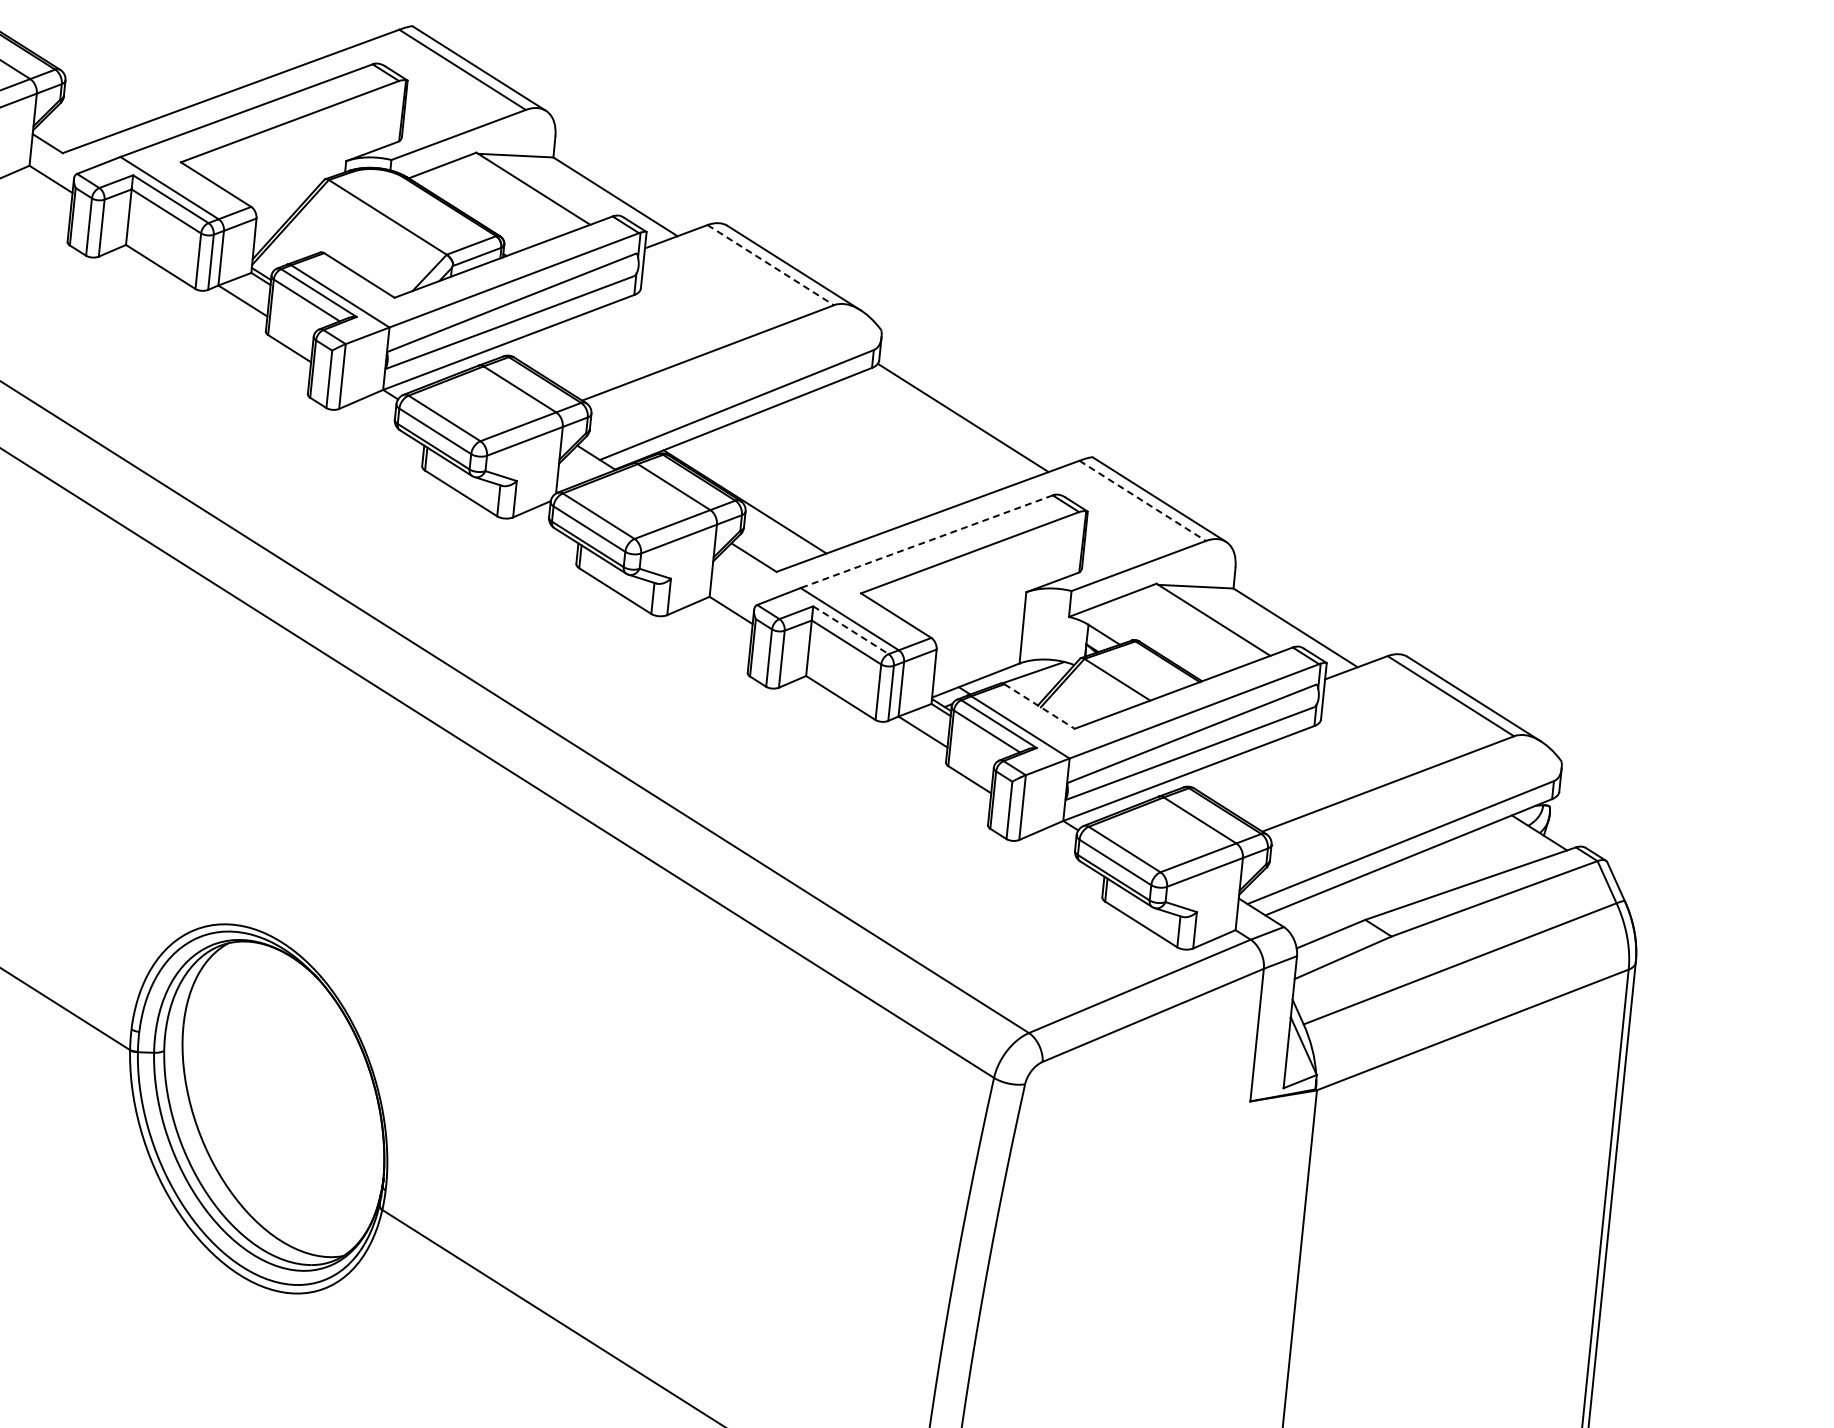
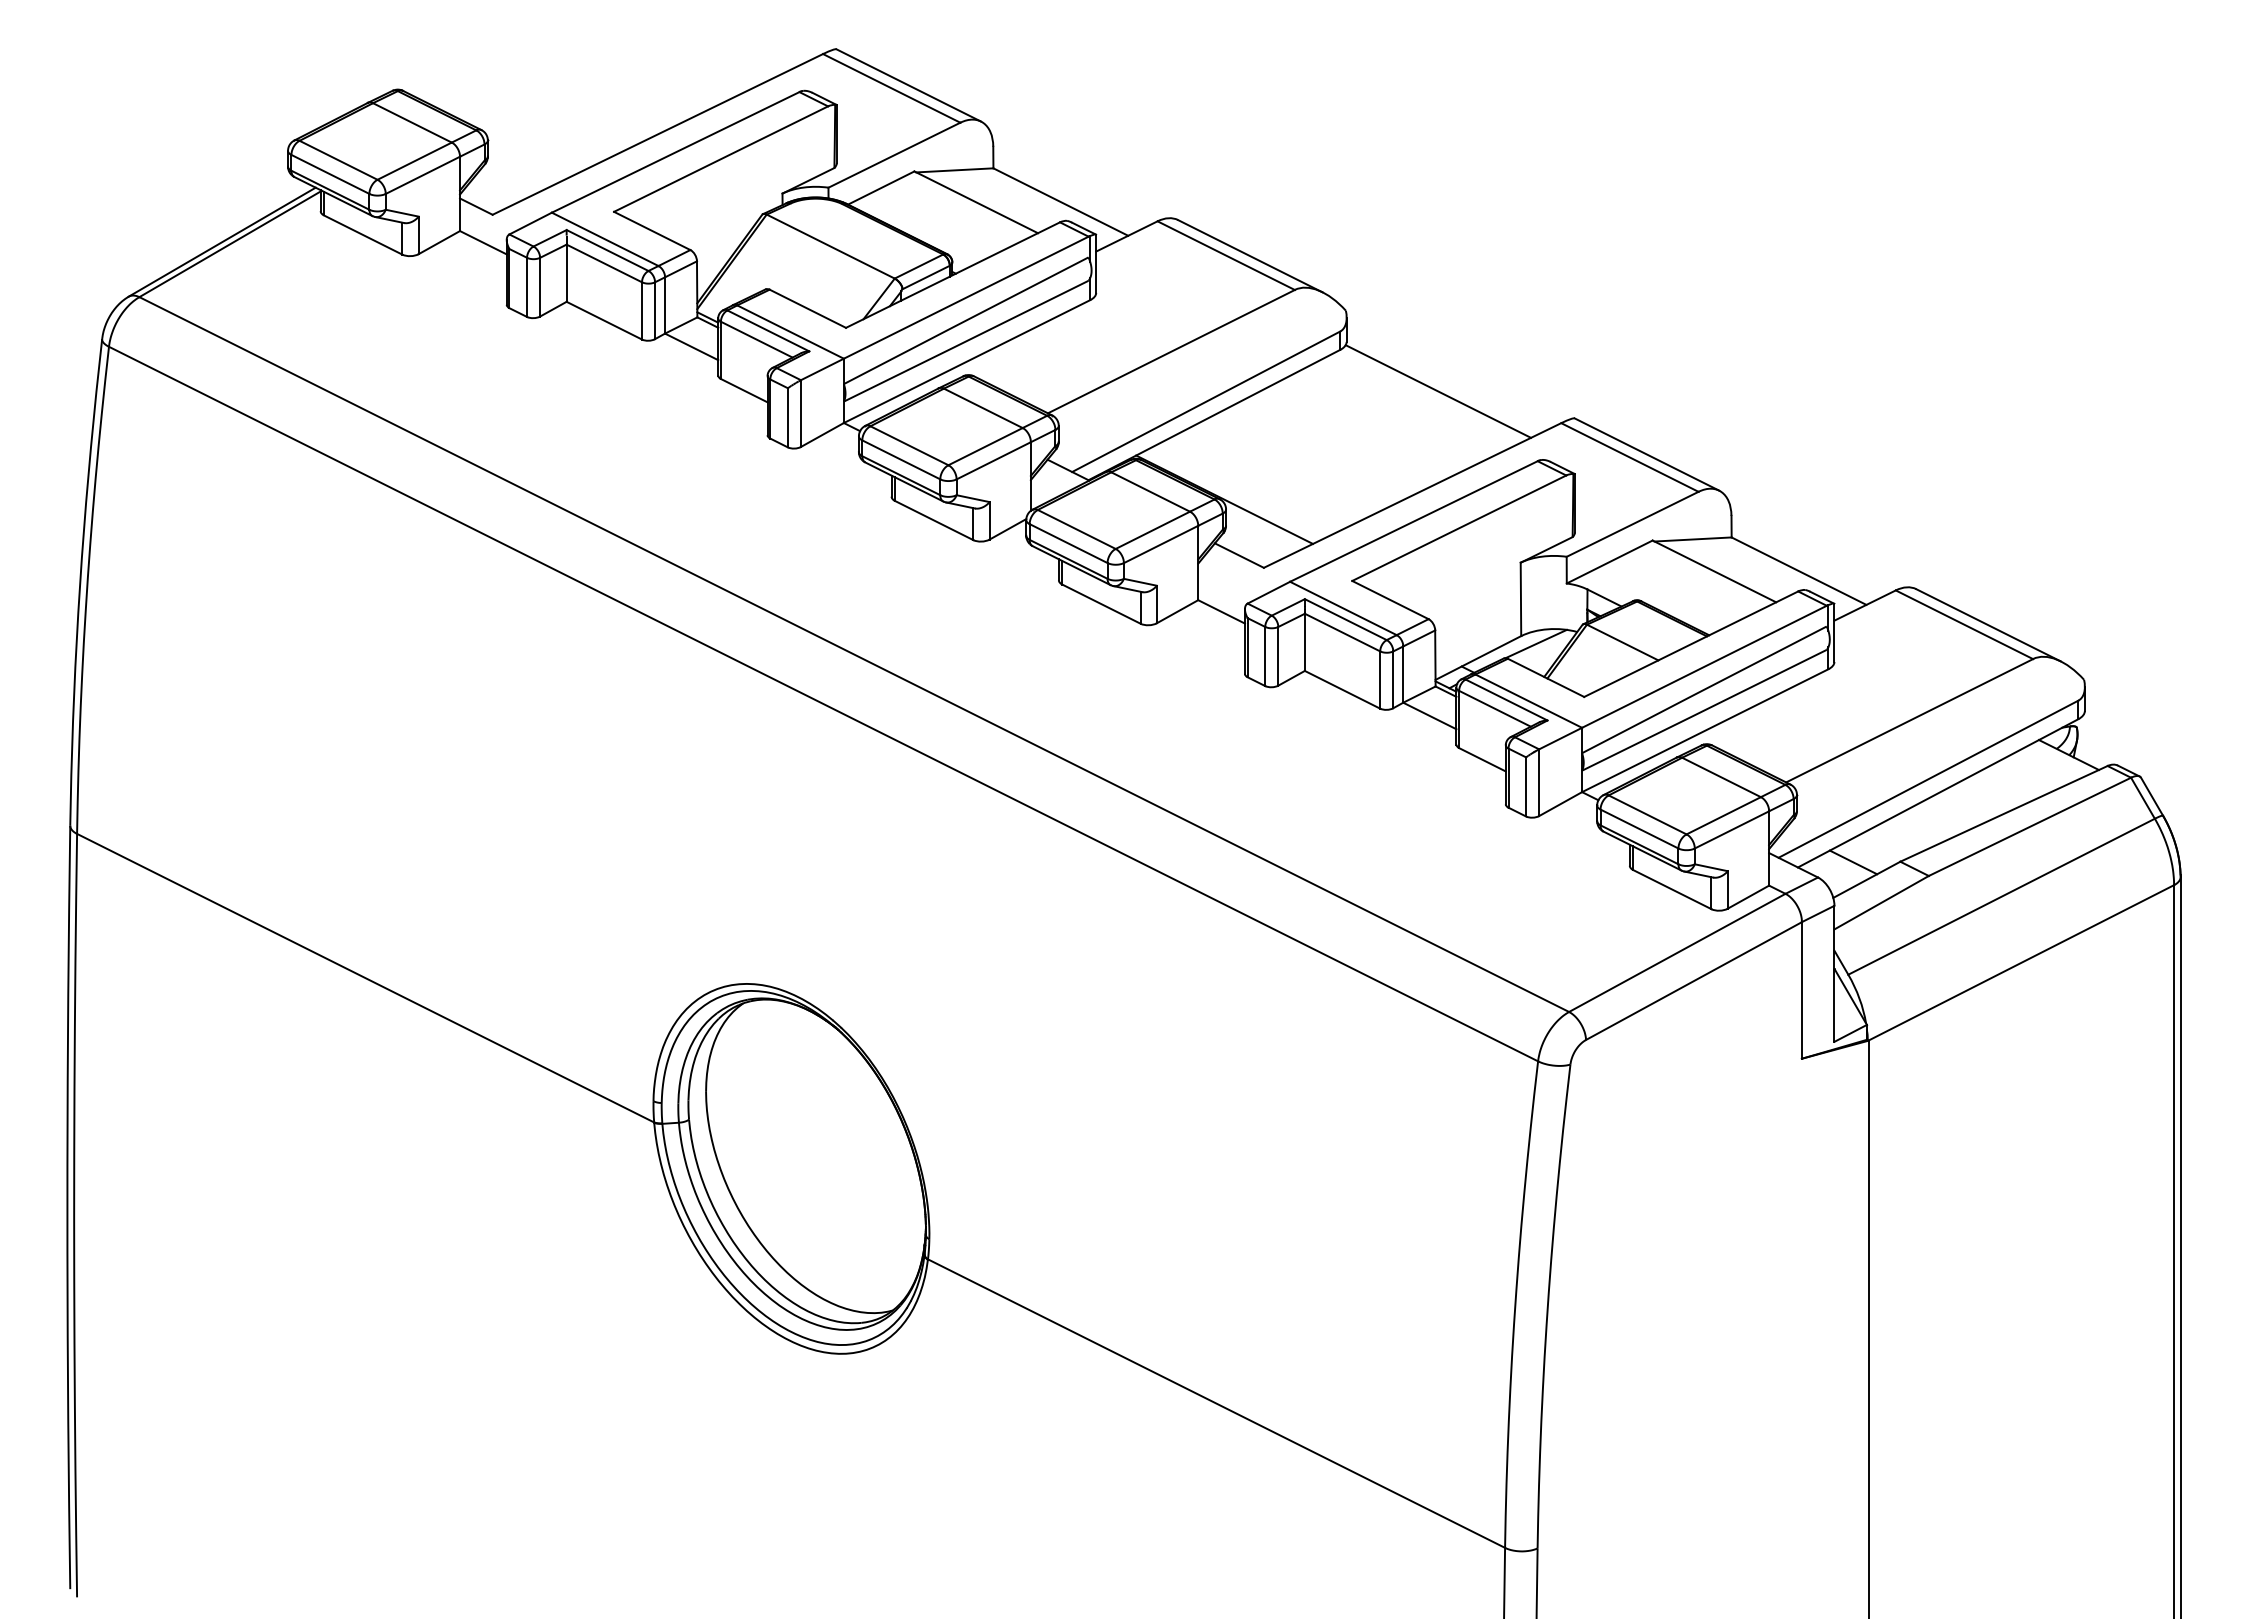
line: (771, 265) -> (1226, 255), dashed -> solid
line: (1142, 500) -> (1629, 457), dashed -> solid
line: (926, 541) -> (1413, 521), dashed -> solid
line: (850, 630) -> (1345, 619), dashed -> solid
line: (1040, 706) -> (1546, 677), dashed -> solid
line: (1319, 916) -> (1853, 862), added

